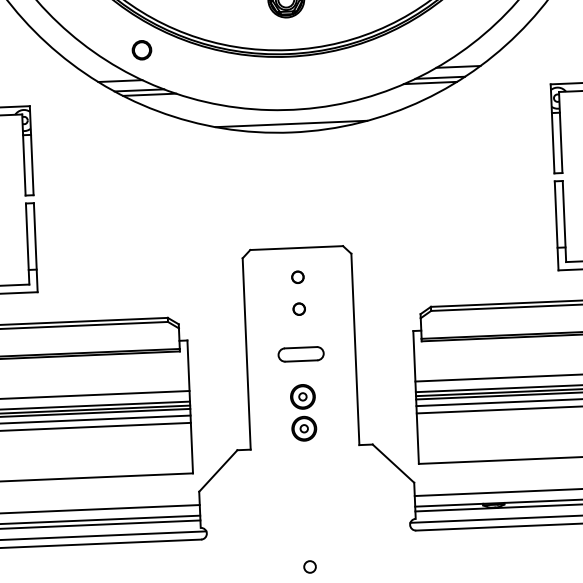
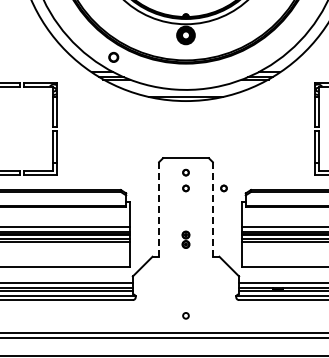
part: (375, 306) -> (223, 188), added
line: (354, 347) -> (212, 208), solid -> dashed
part: (300, 353) -> (185, 210), removed
line: (247, 354) -> (159, 209), solid -> dashed
part: (302, 412) -> (185, 239), size x0.6

